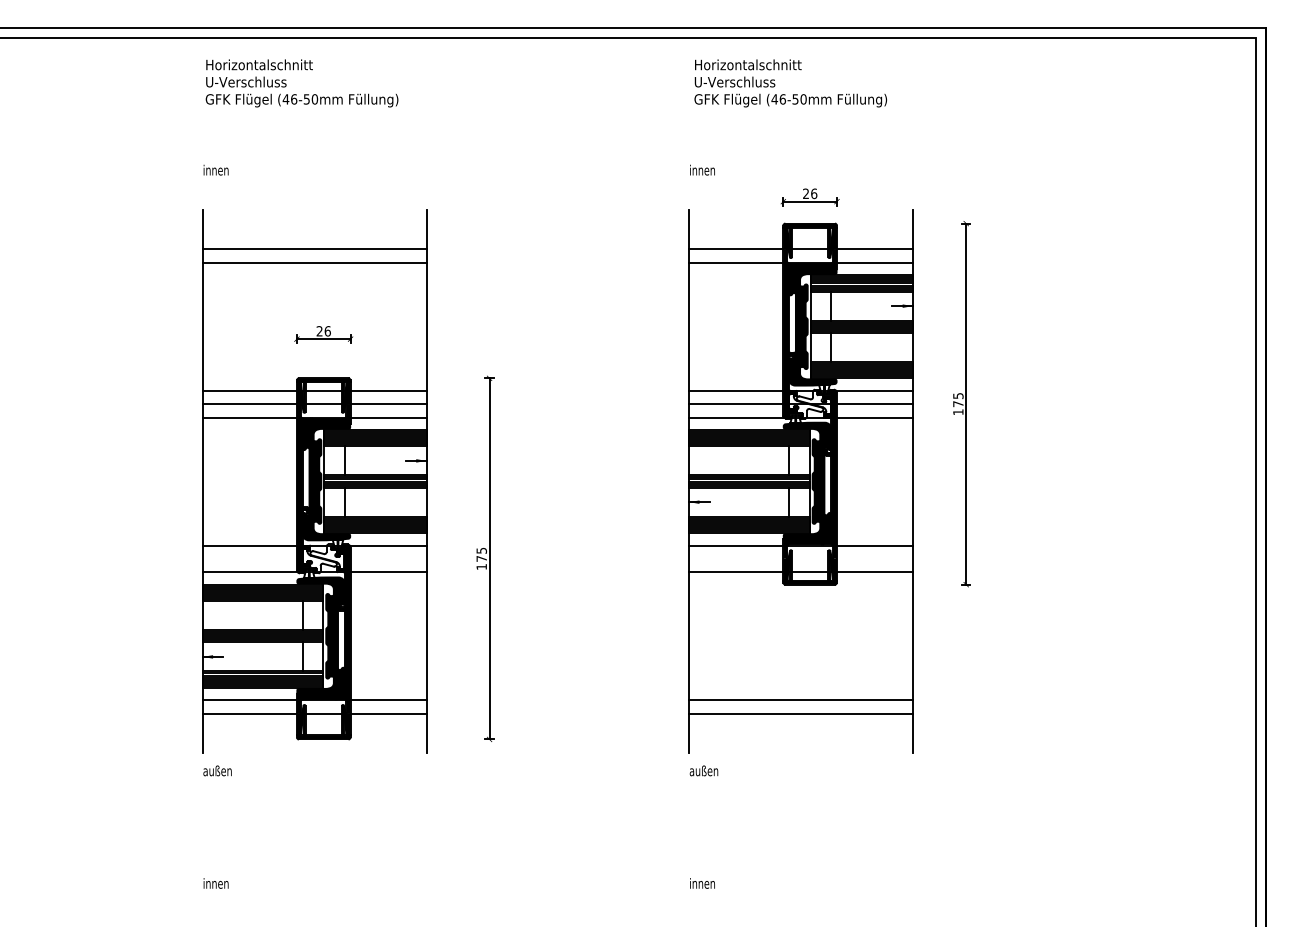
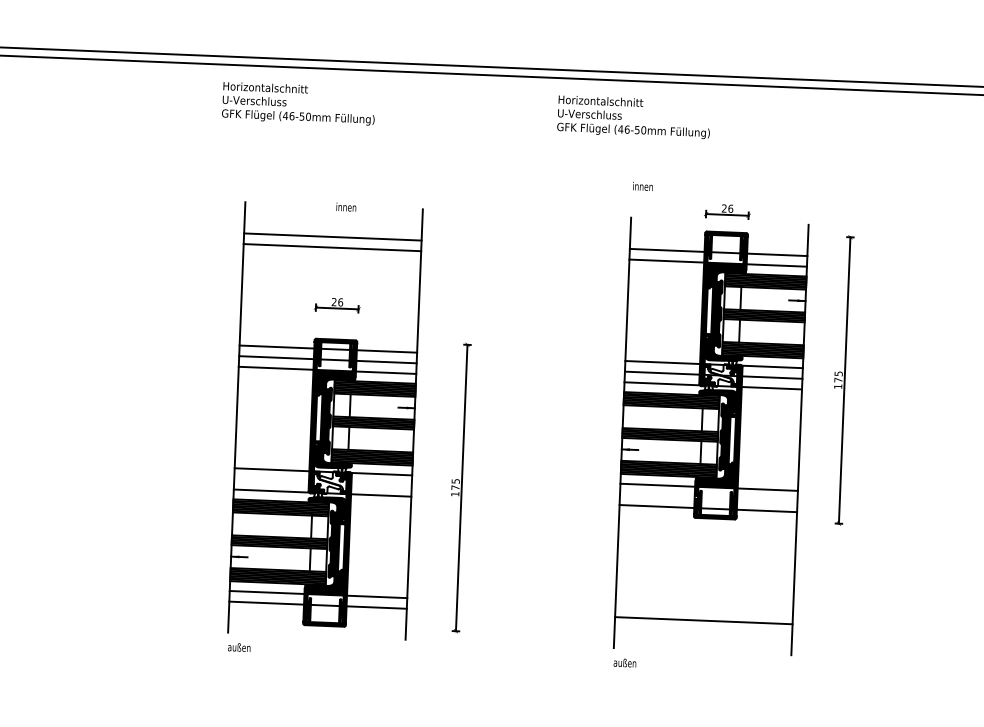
text: (301, 83) -> (298, 103), moved
text: (790, 83) -> (633, 117), moved
text: (215, 169) -> (345, 206), moved
line: (800, 700) -> (703, 610), removed

